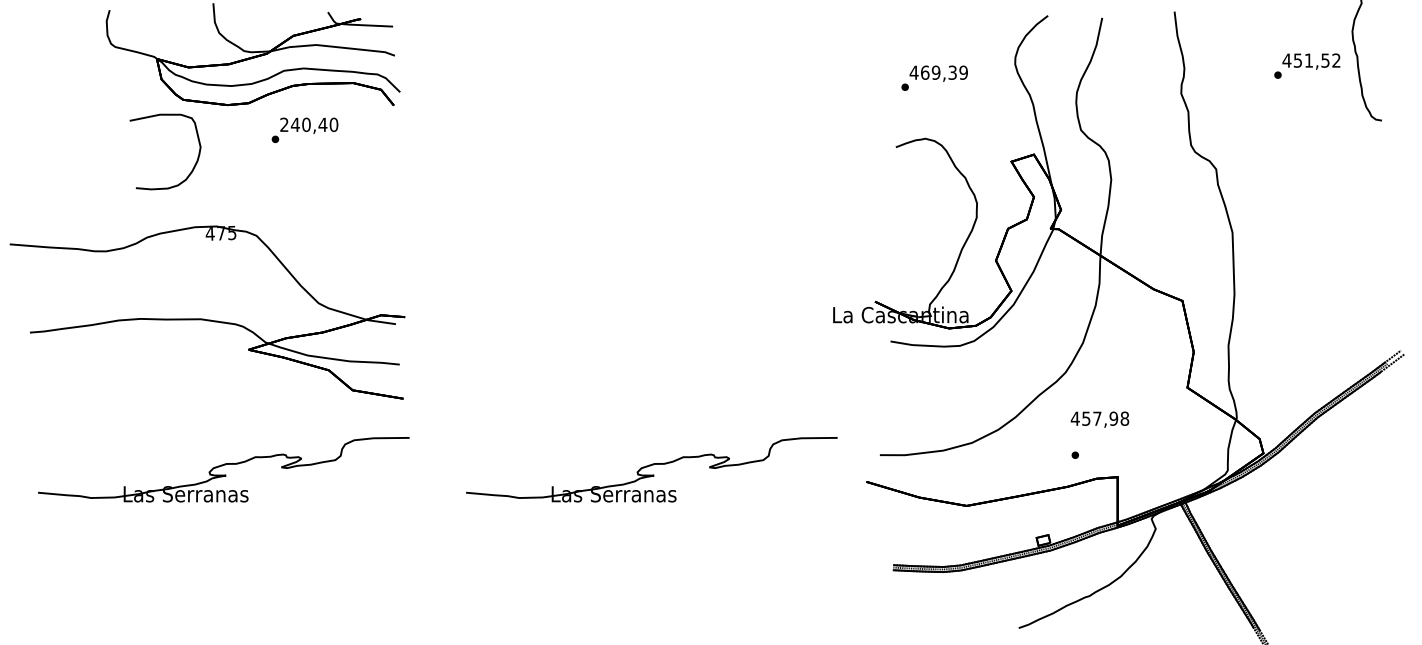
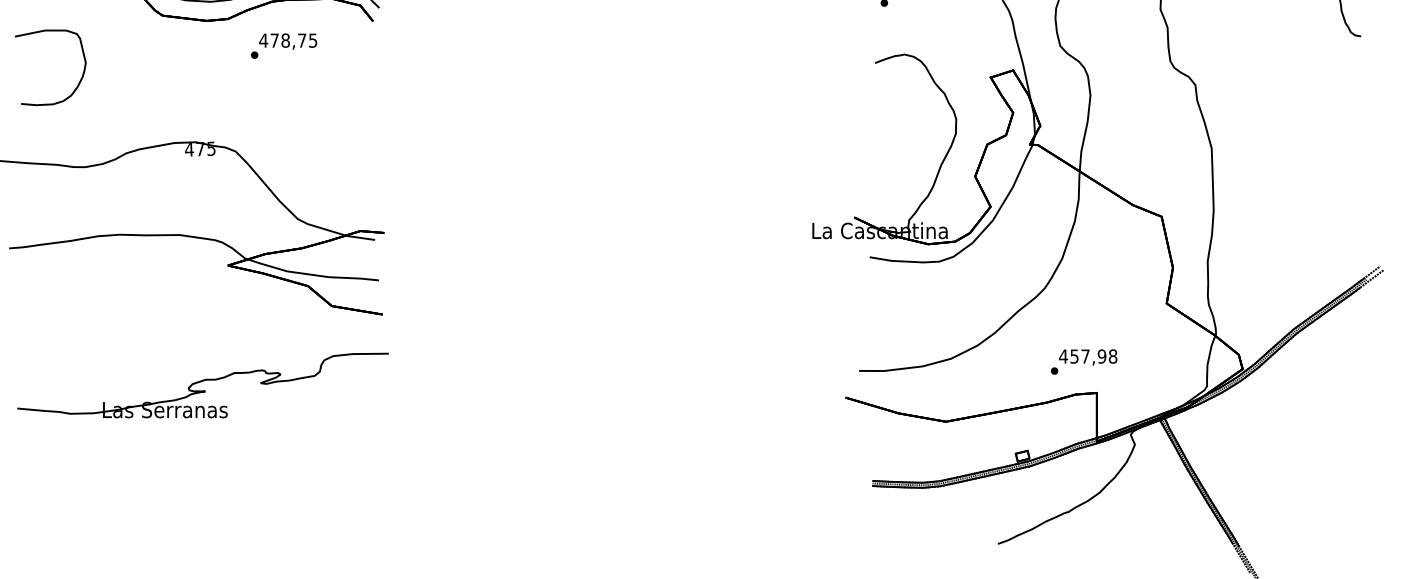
text: (308, 124) -> (287, 40), 240,40 -> 478,75
curve: (193, 166) -> (78, 82), moved
text: (1099, 419) -> (1087, 357), moved
part: (651, 469) -> (630, 385), removed

